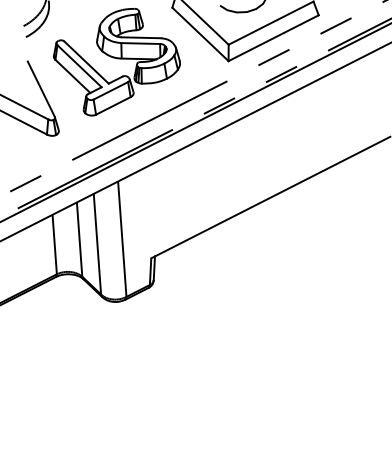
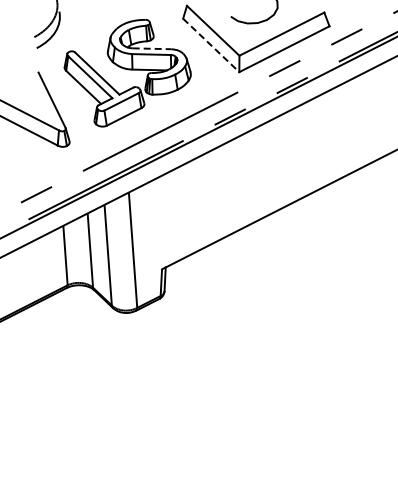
line: (200, 34) -> (211, 45), solid -> dashed
line: (141, 37) -> (152, 48), solid -> dashed

